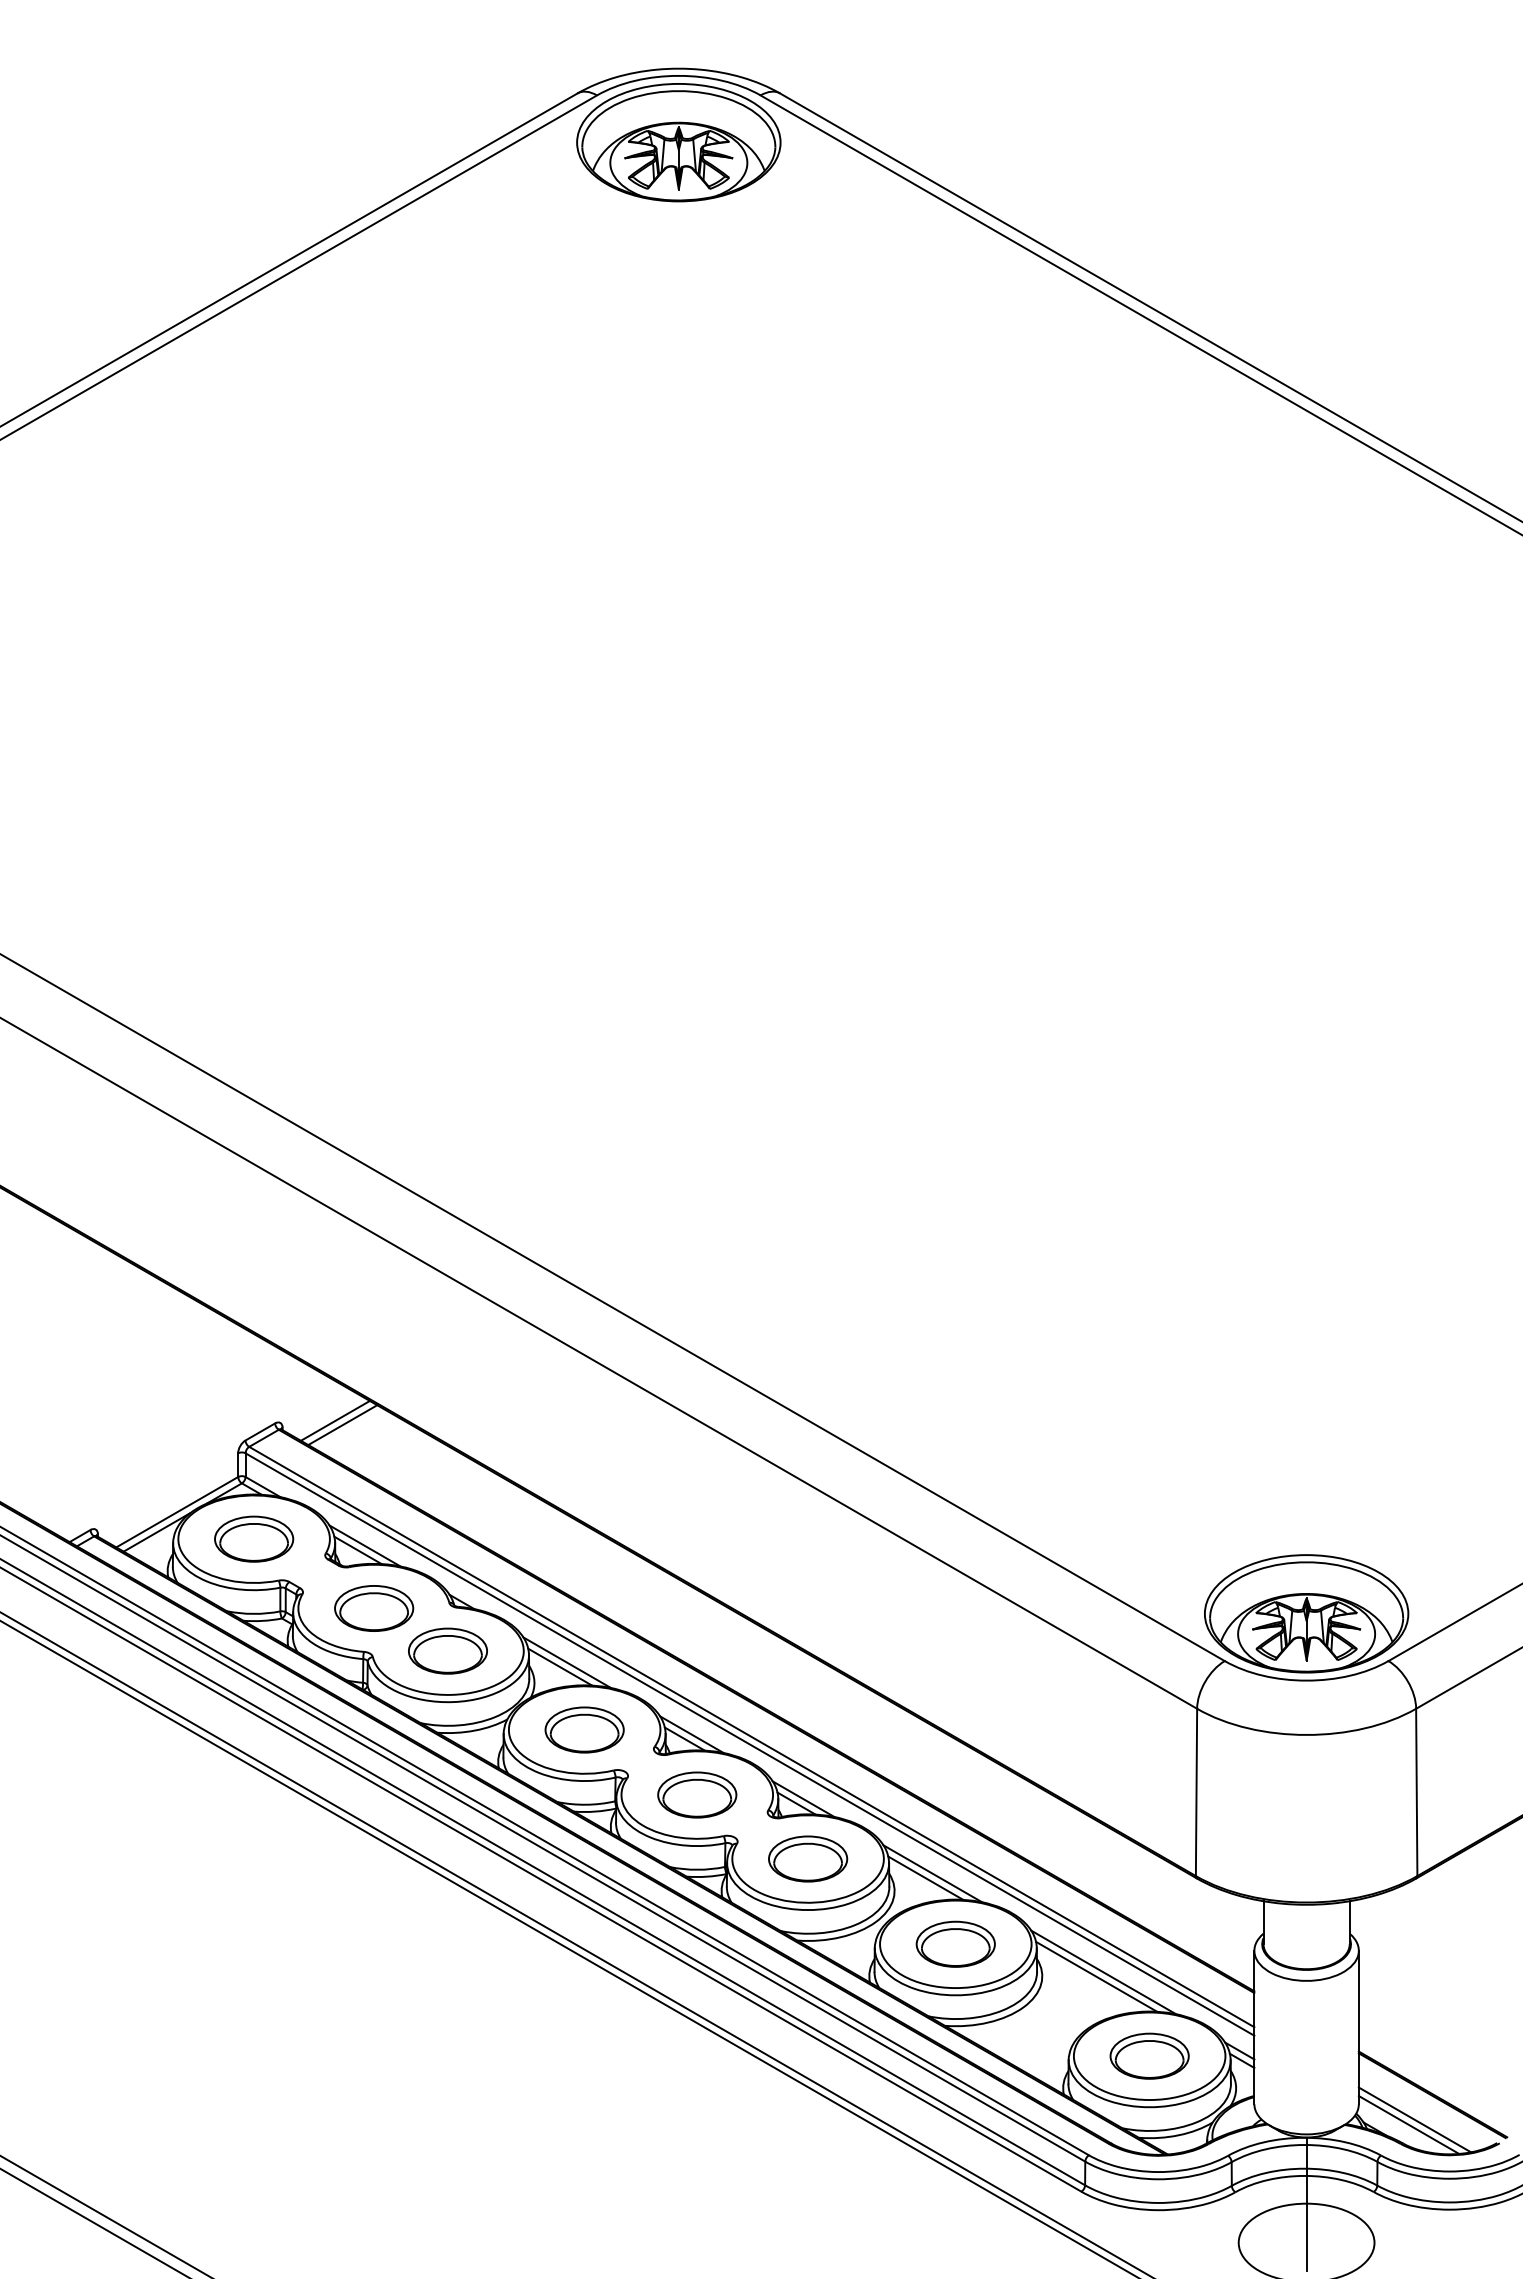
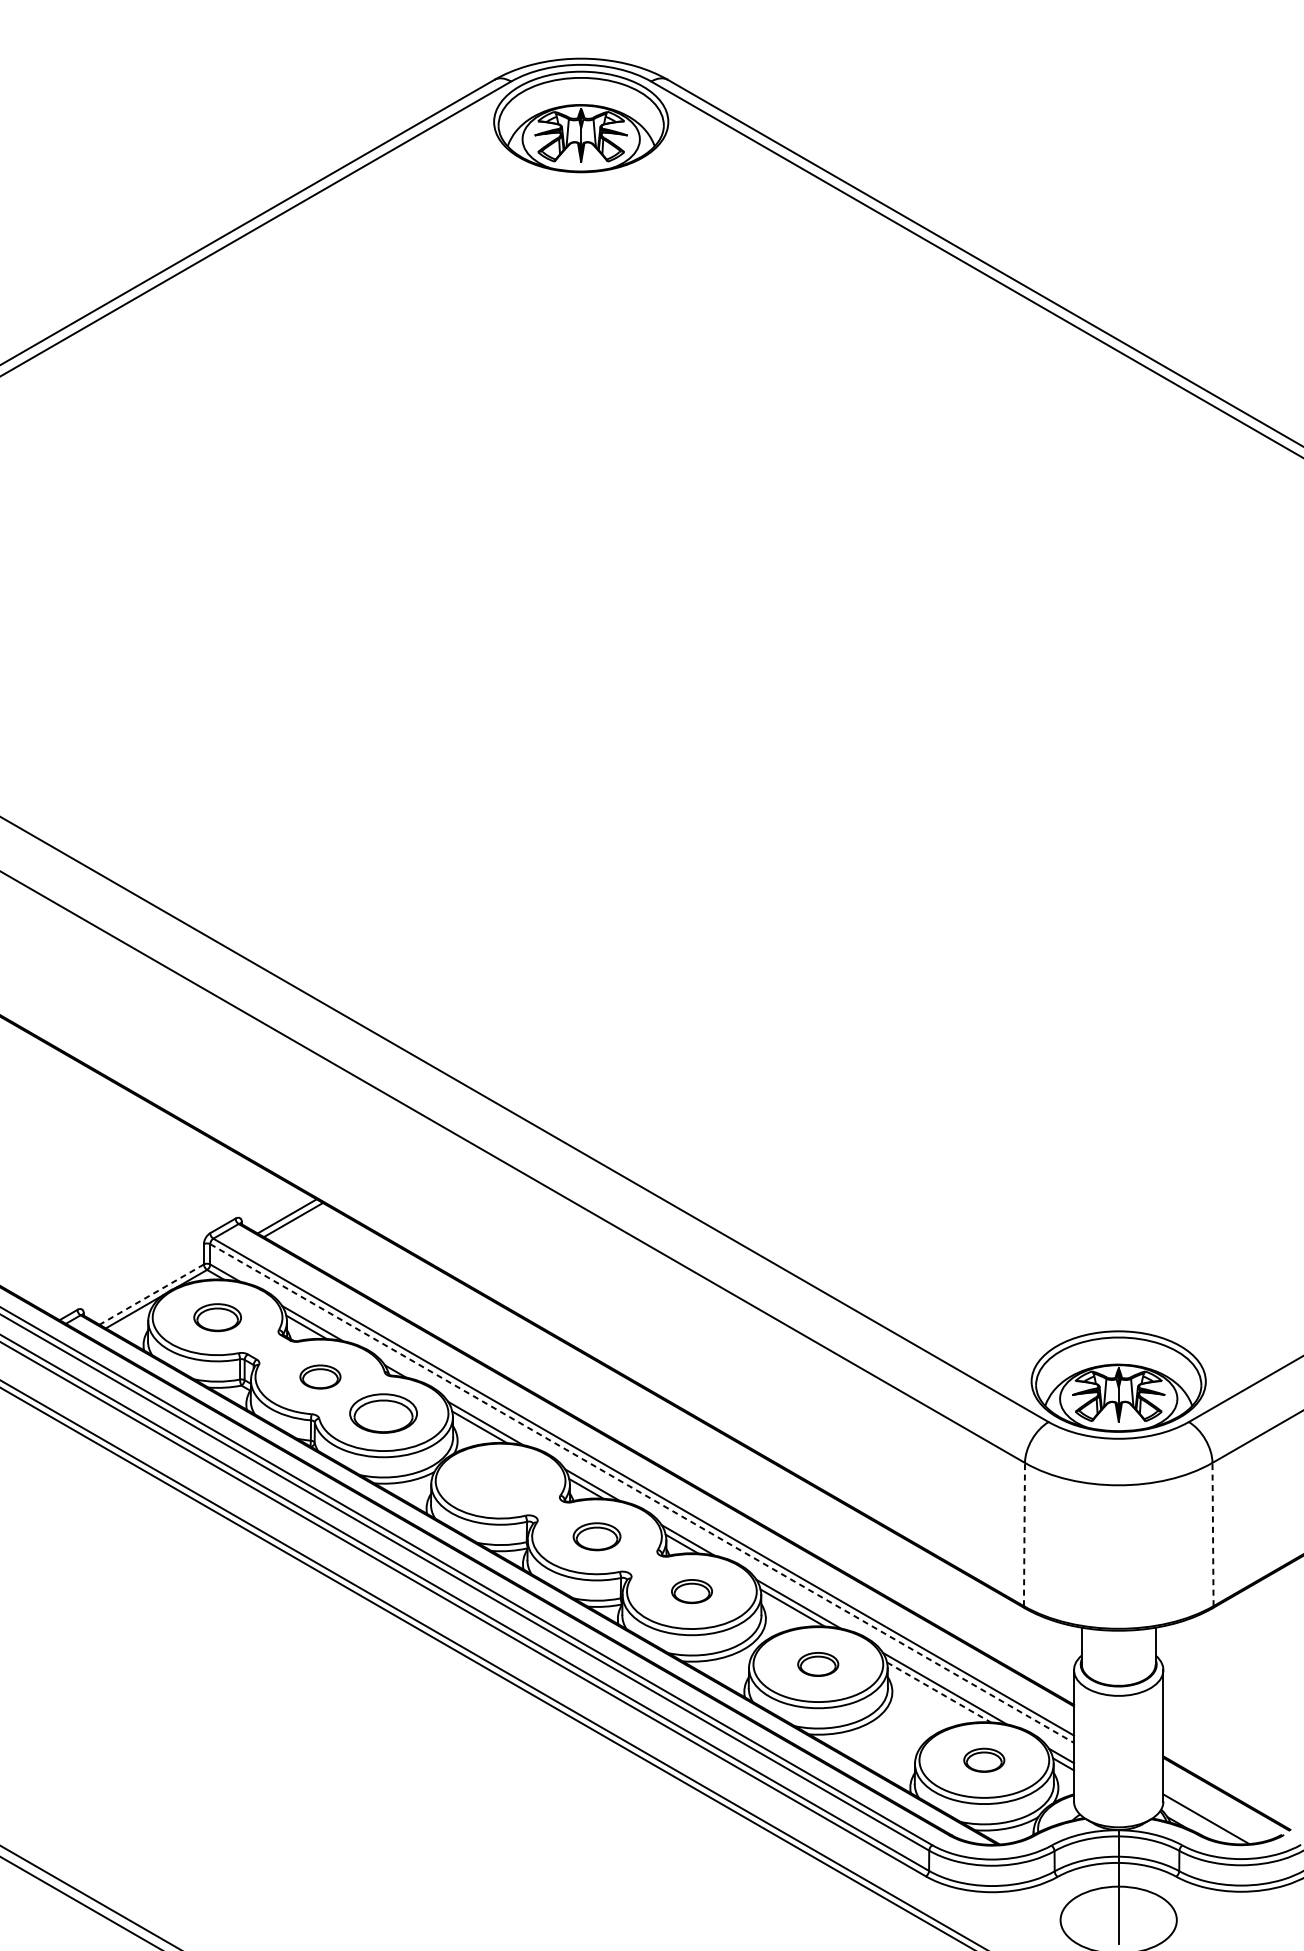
line: (176, 1512) -> (151, 1294), solid -> dashed
part: (254, 1538) -> (217, 1317), size x0.7
part: (374, 1608) -> (320, 1377), size x0.6
part: (584, 1729) -> (500, 1480), removed
line: (750, 1744) -> (642, 1493), solid -> dashed
line: (1196, 1792) -> (1024, 1534), solid -> dashed
line: (1416, 1792) -> (1212, 1534), solid -> dashed
part: (697, 1794) -> (597, 1536), size x0.7
part: (808, 1858) -> (692, 1591), size x0.6
part: (955, 1943) -> (818, 1663), size x0.6
line: (1096, 1976) -> (938, 1692), solid -> dashed
part: (1149, 2055) -> (984, 1759), size x0.6
line: (1414, 2119) -> (1211, 1814), removed

